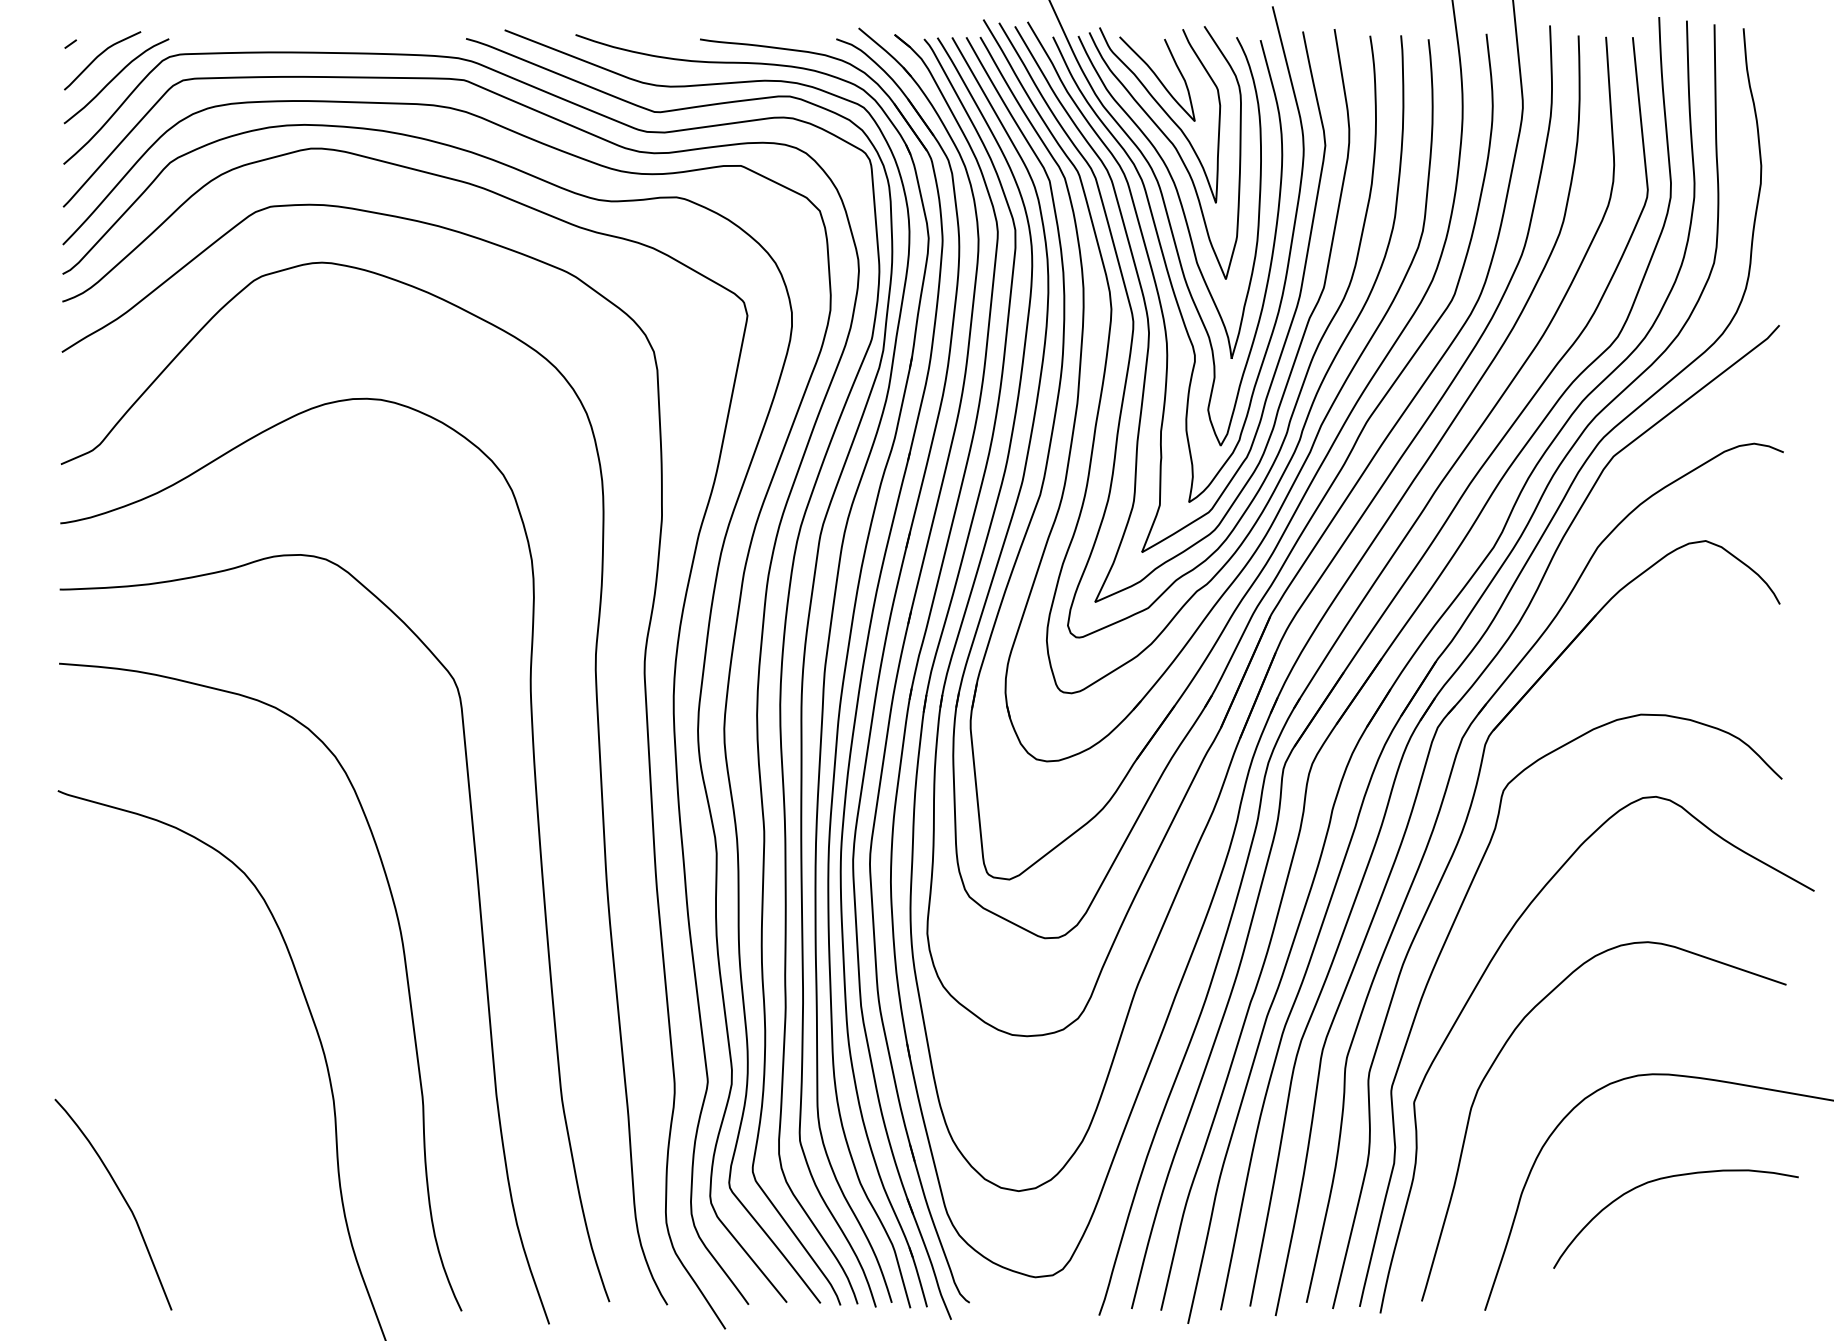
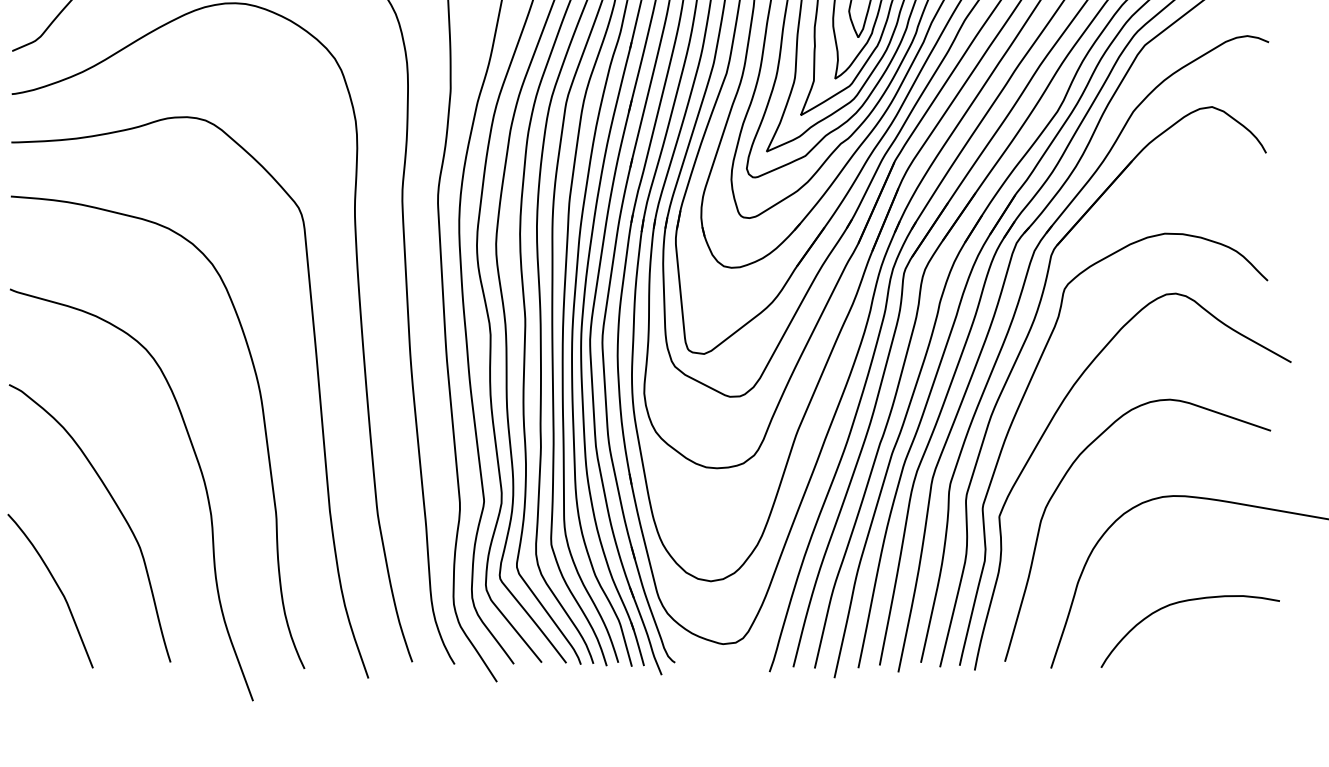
curve: (204, 1089) -> (116, 507), added
curve: (1667, 1178) -> (1184, 601), moved

